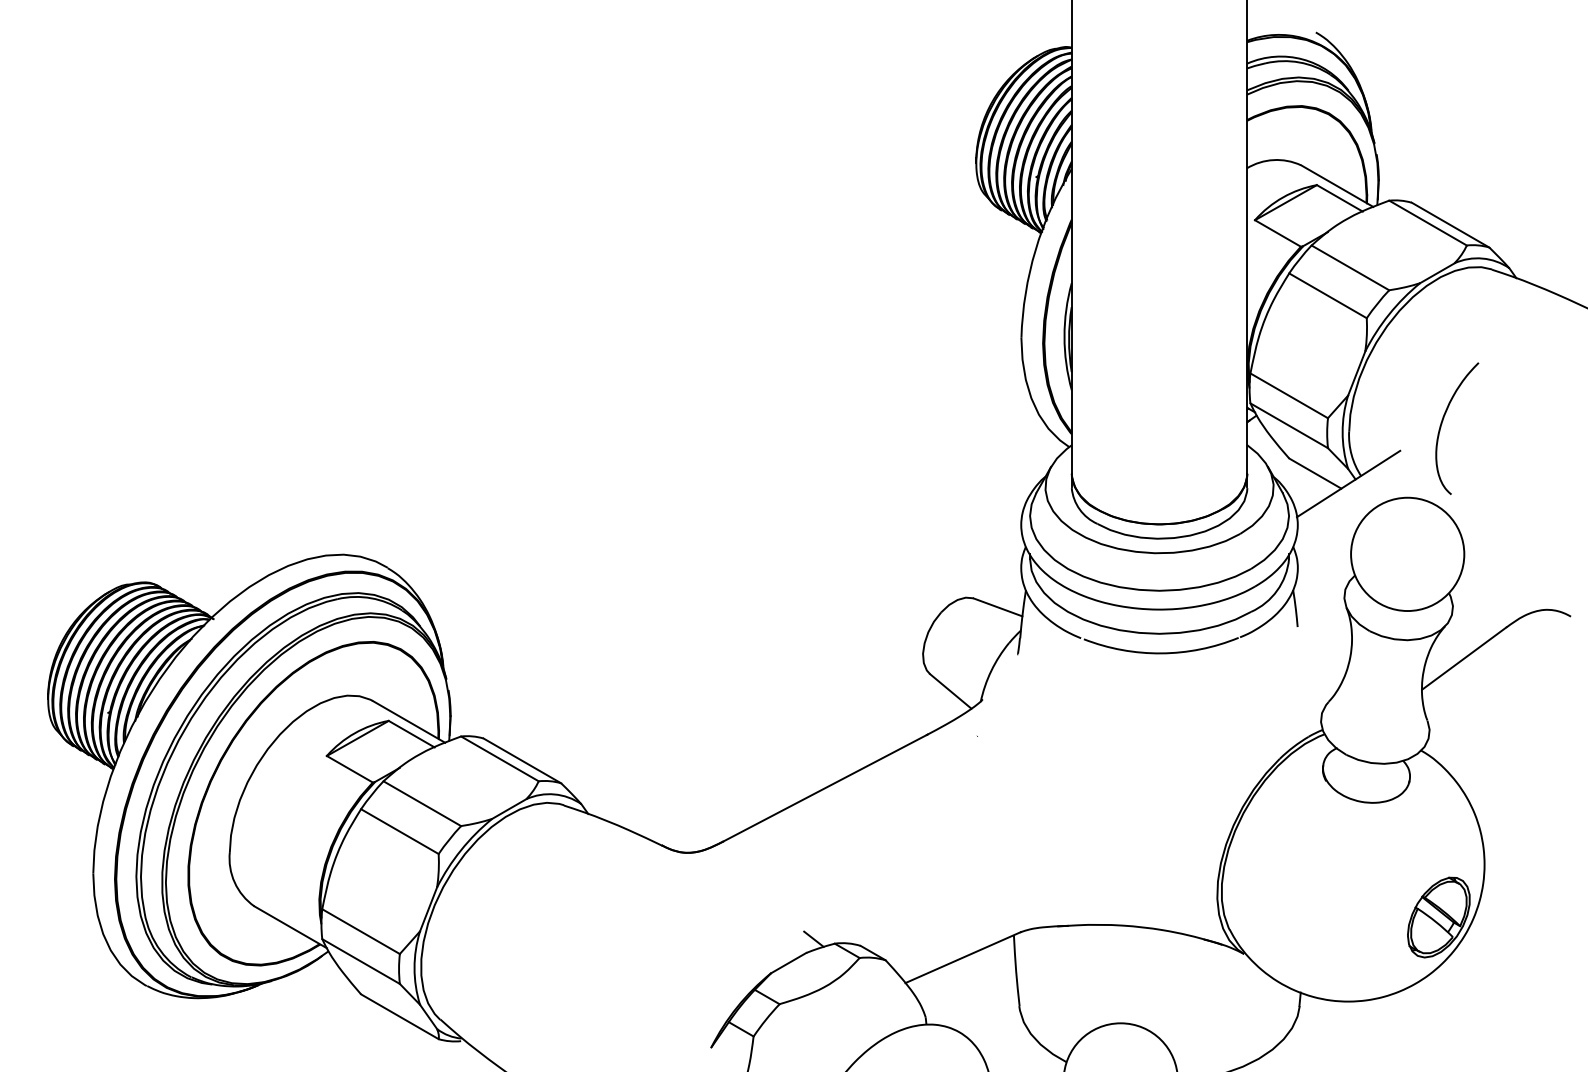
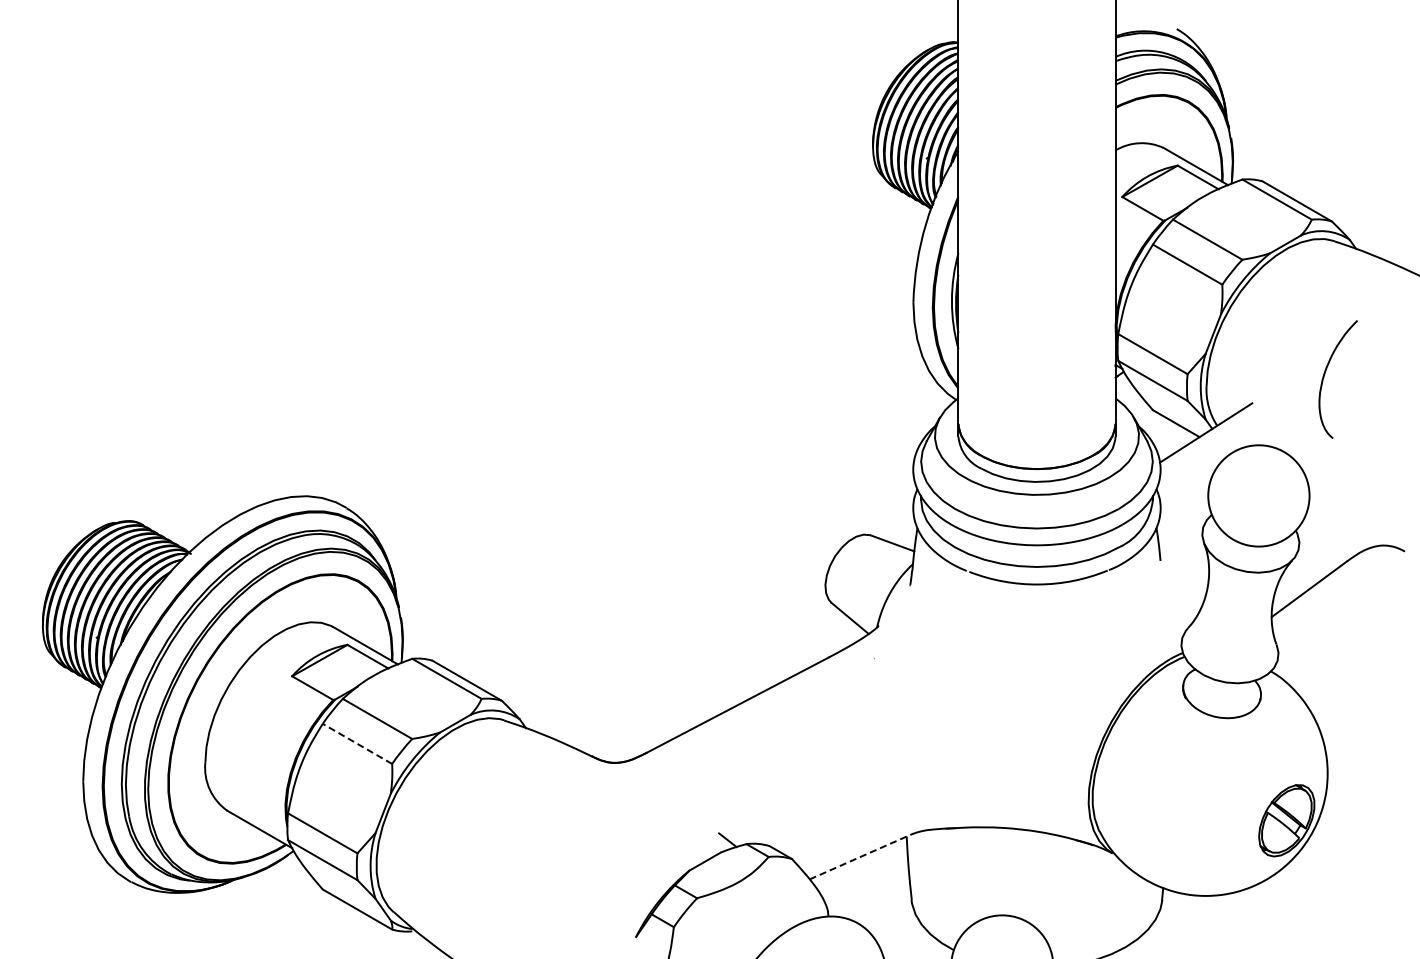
curve: (1442, 423) -> (1325, 374), moved
line: (399, 831) -> (357, 743), solid -> dashed
line: (963, 957) -> (861, 856), solid -> dashed

